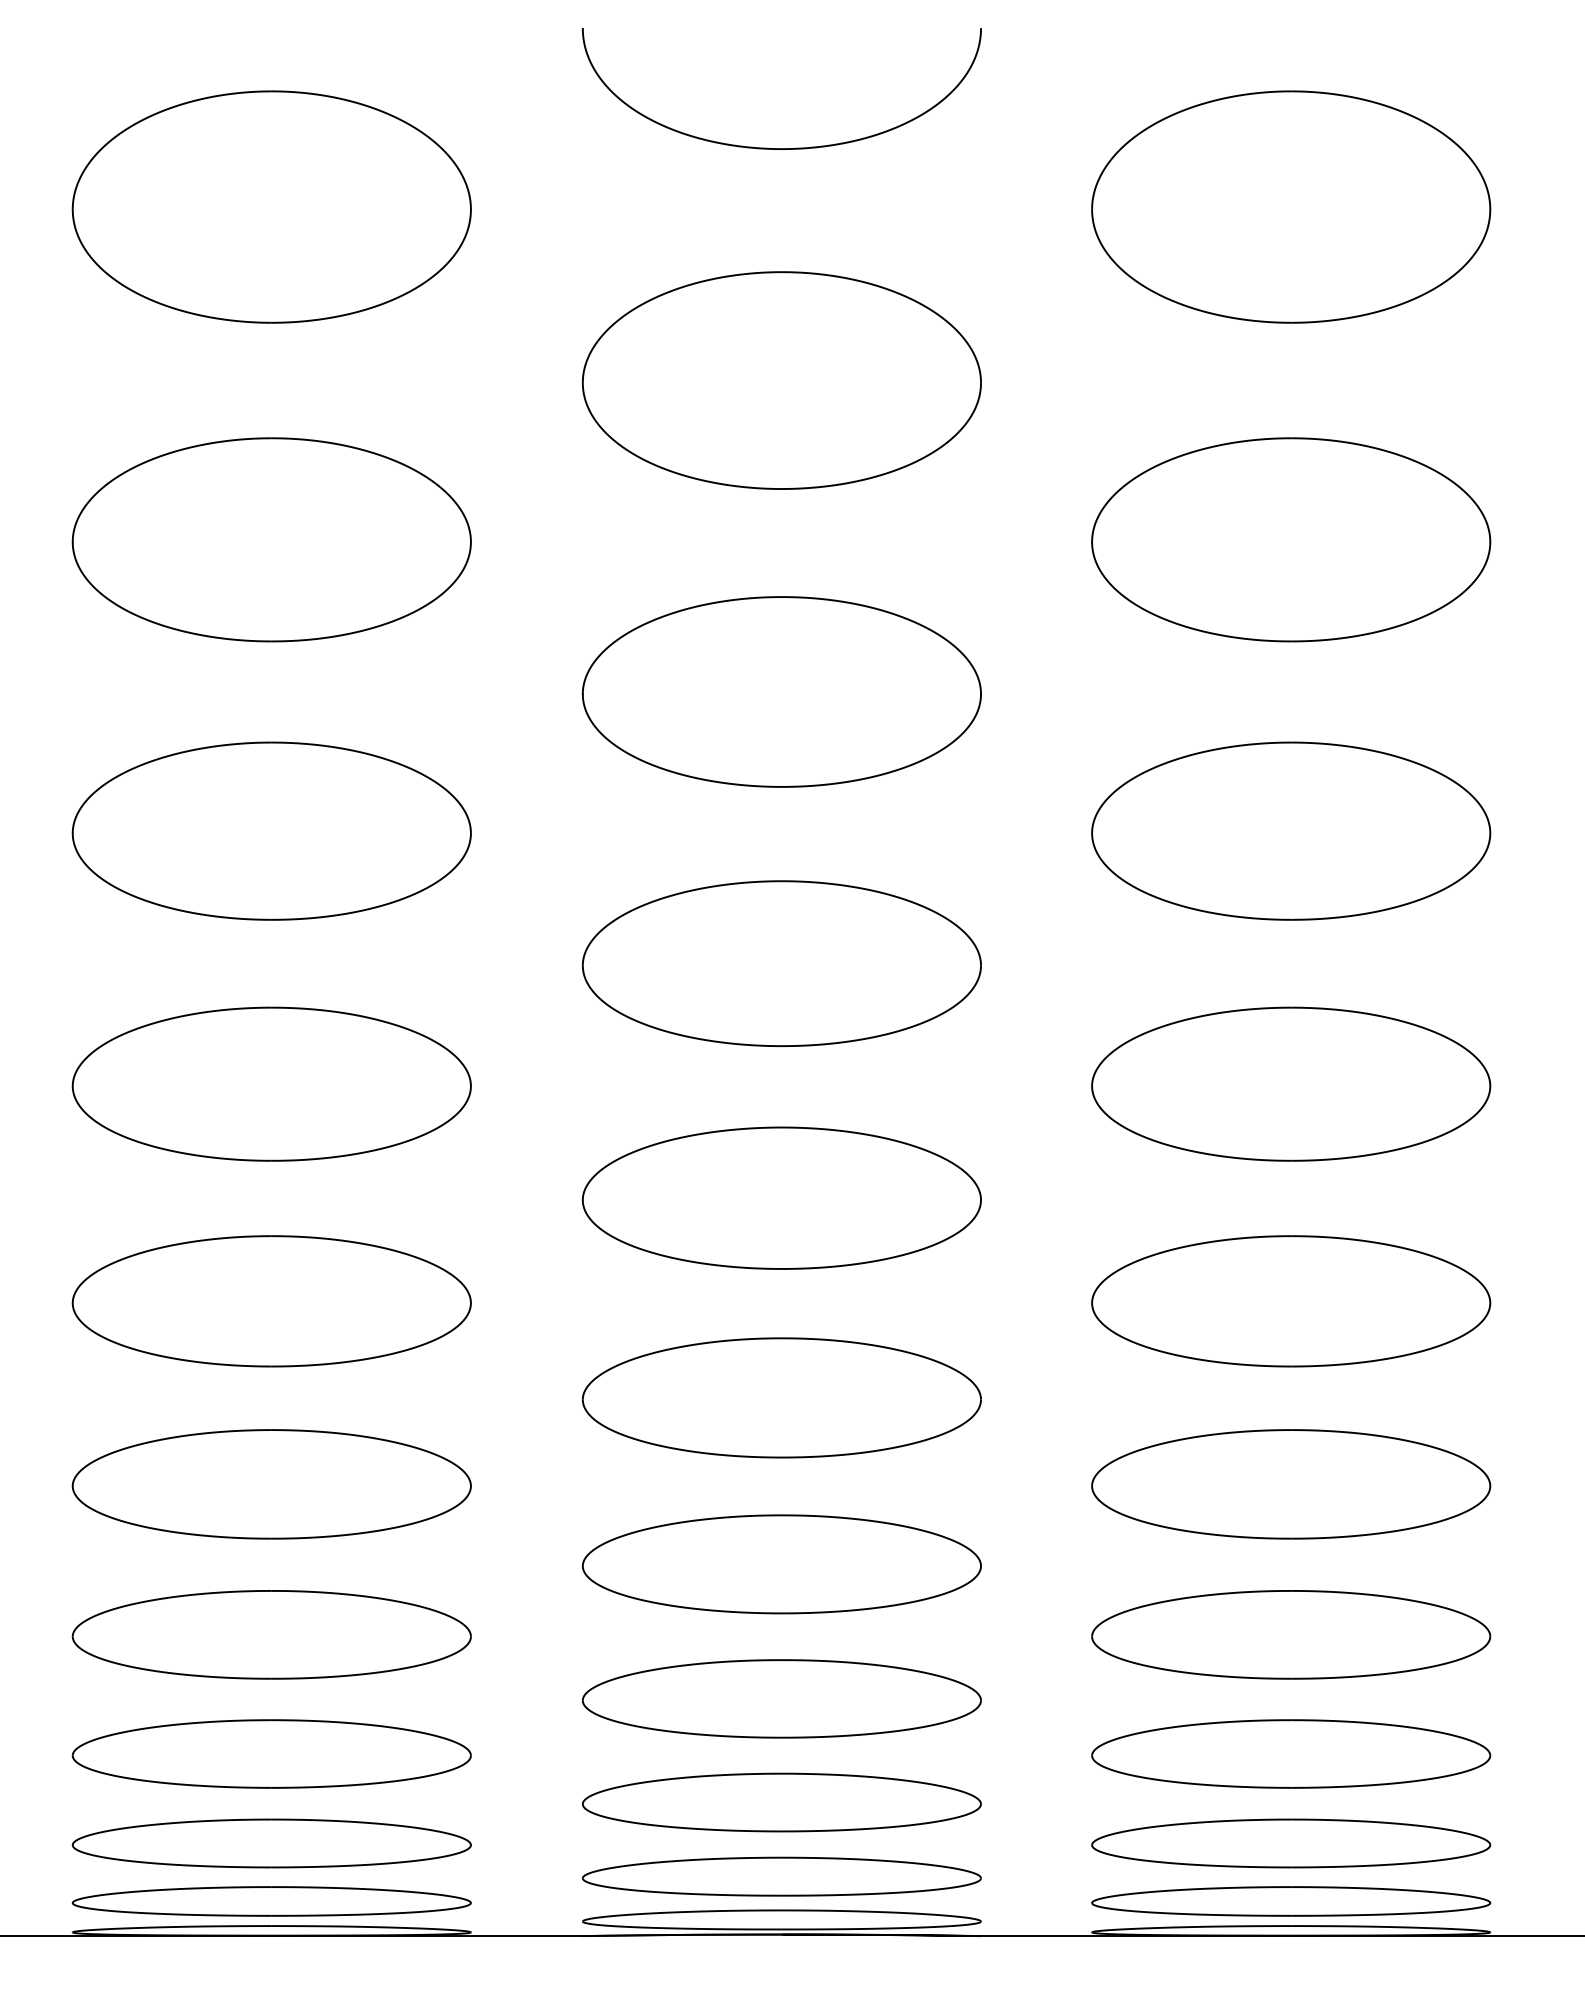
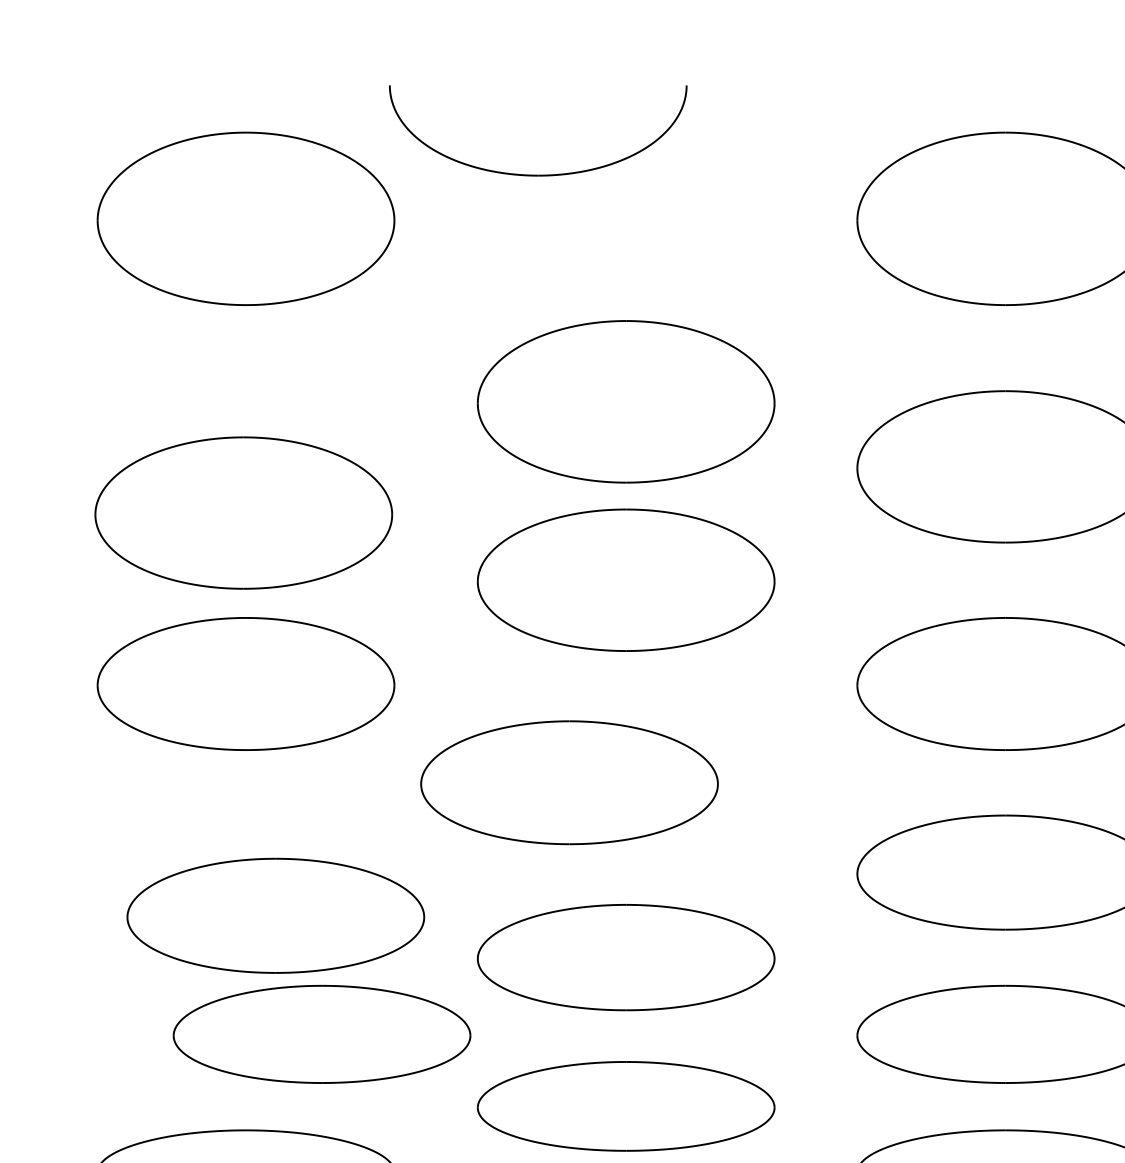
part: (781, 148) -> (537, 175), moved
part: (781, 380) -> (625, 401), moved
part: (271, 539) -> (243, 512), moved
part: (781, 963) -> (569, 782), moved
part: (271, 1083) -> (275, 915), moved
part: (271, 1301) -> (321, 1034), moved

